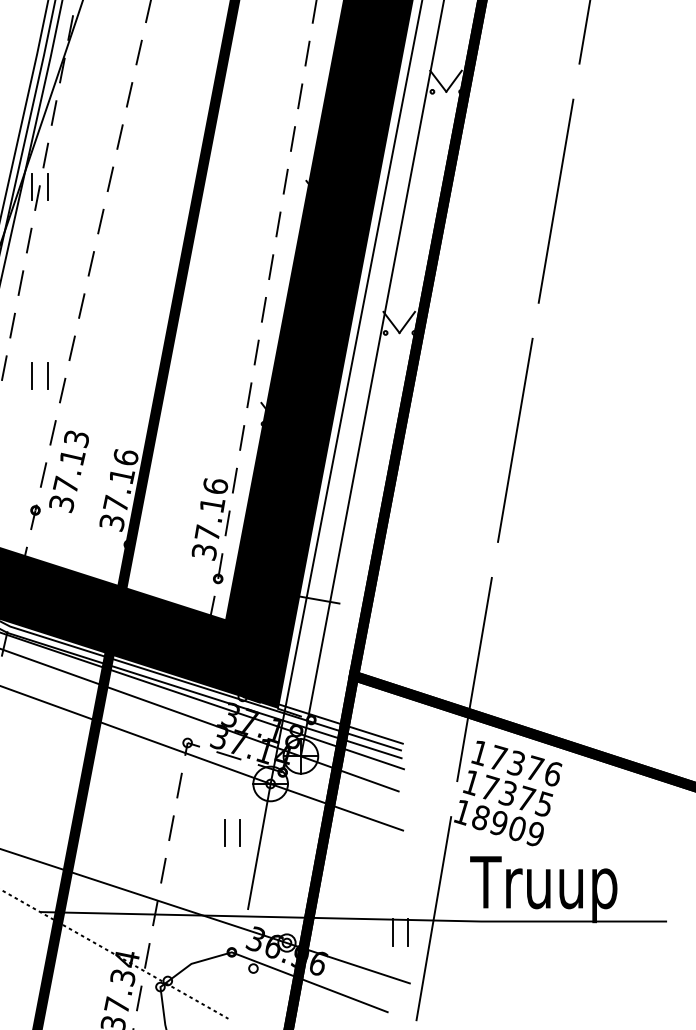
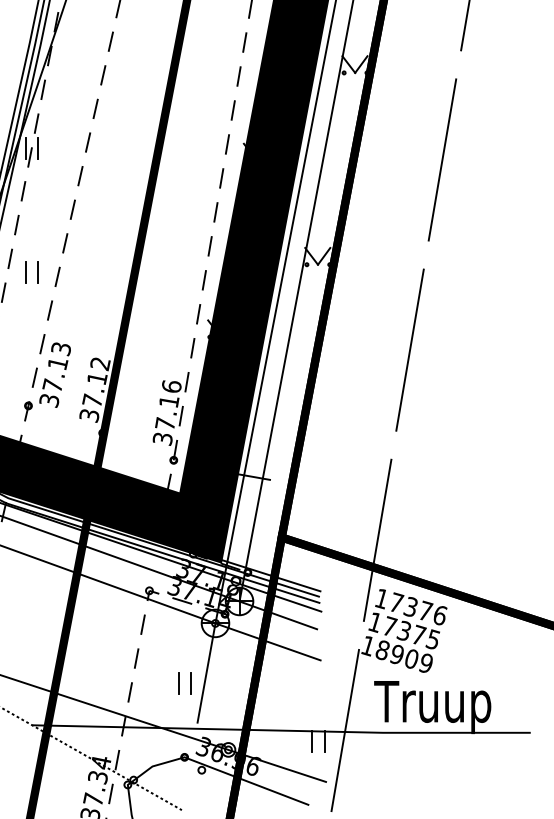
part: (32, 375) -> (26, 272), moved
text: (125, 457) -> (100, 363), 37.16 -> 37.12
part: (225, 832) -> (179, 683), moved

